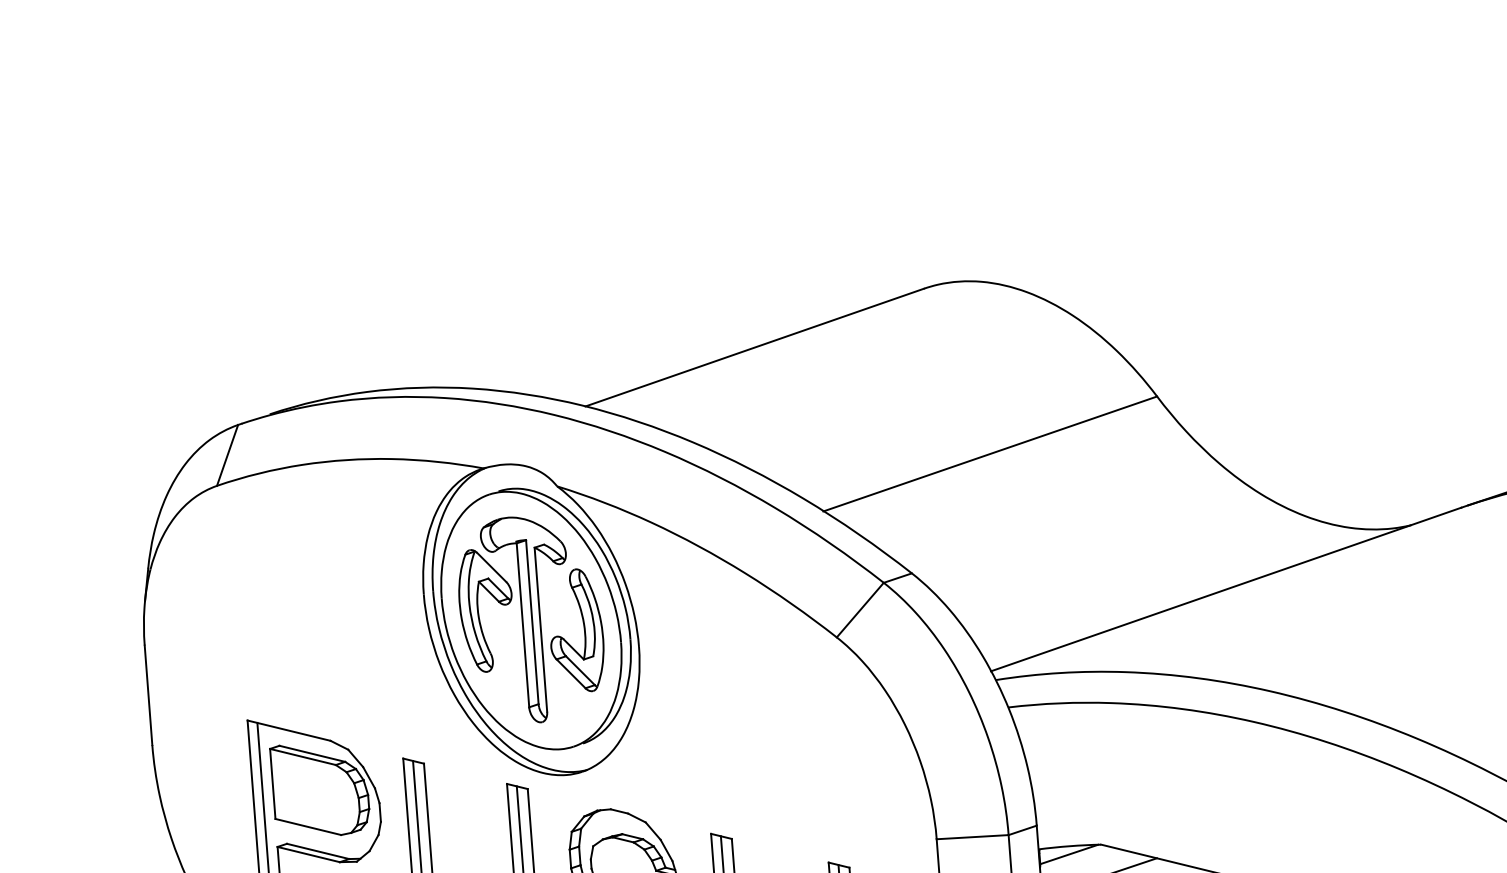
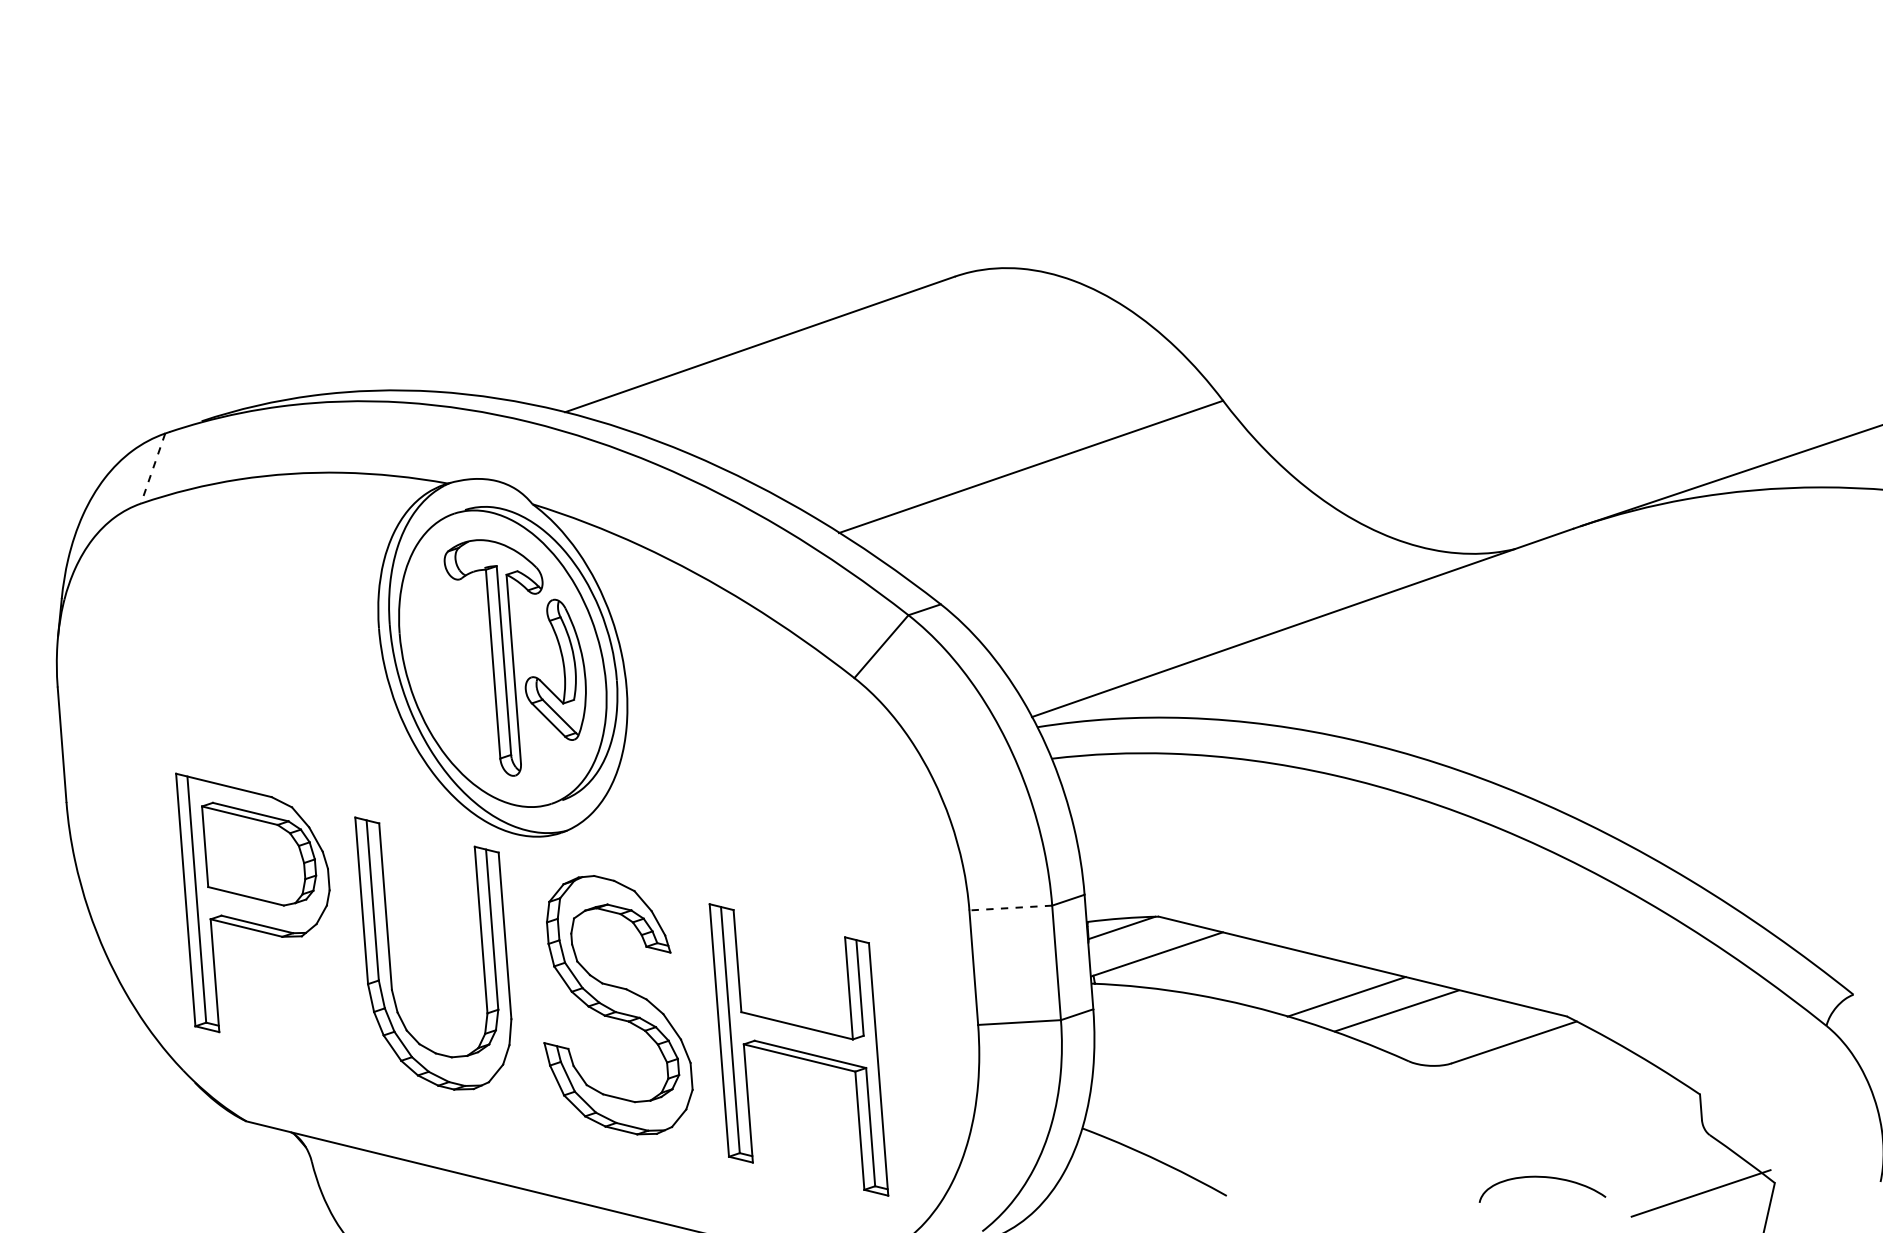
line: (227, 456) -> (152, 469), solid -> dashed
part: (478, 610) -> (442, 647), removed
line: (972, 837) -> (1010, 908), solid -> dashed

